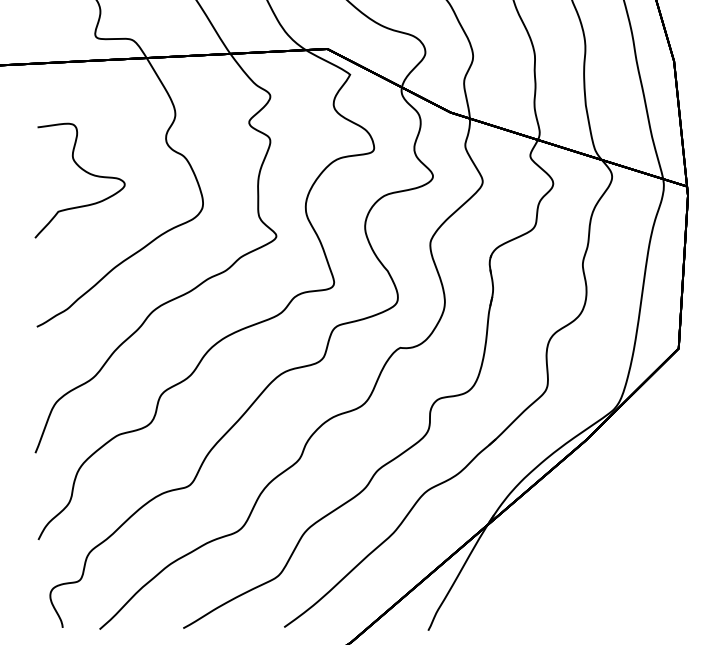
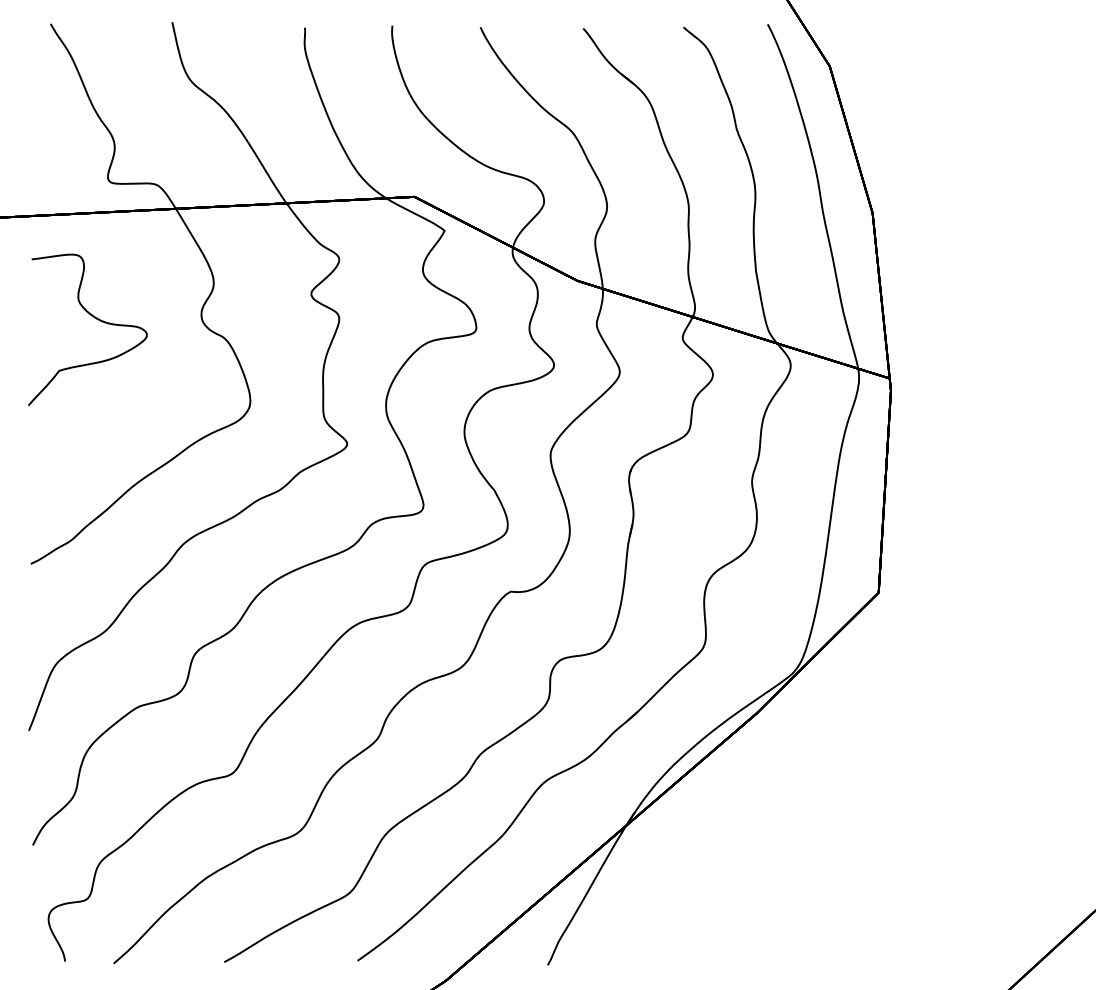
curve: (85, 172) -> (94, 318), moved

